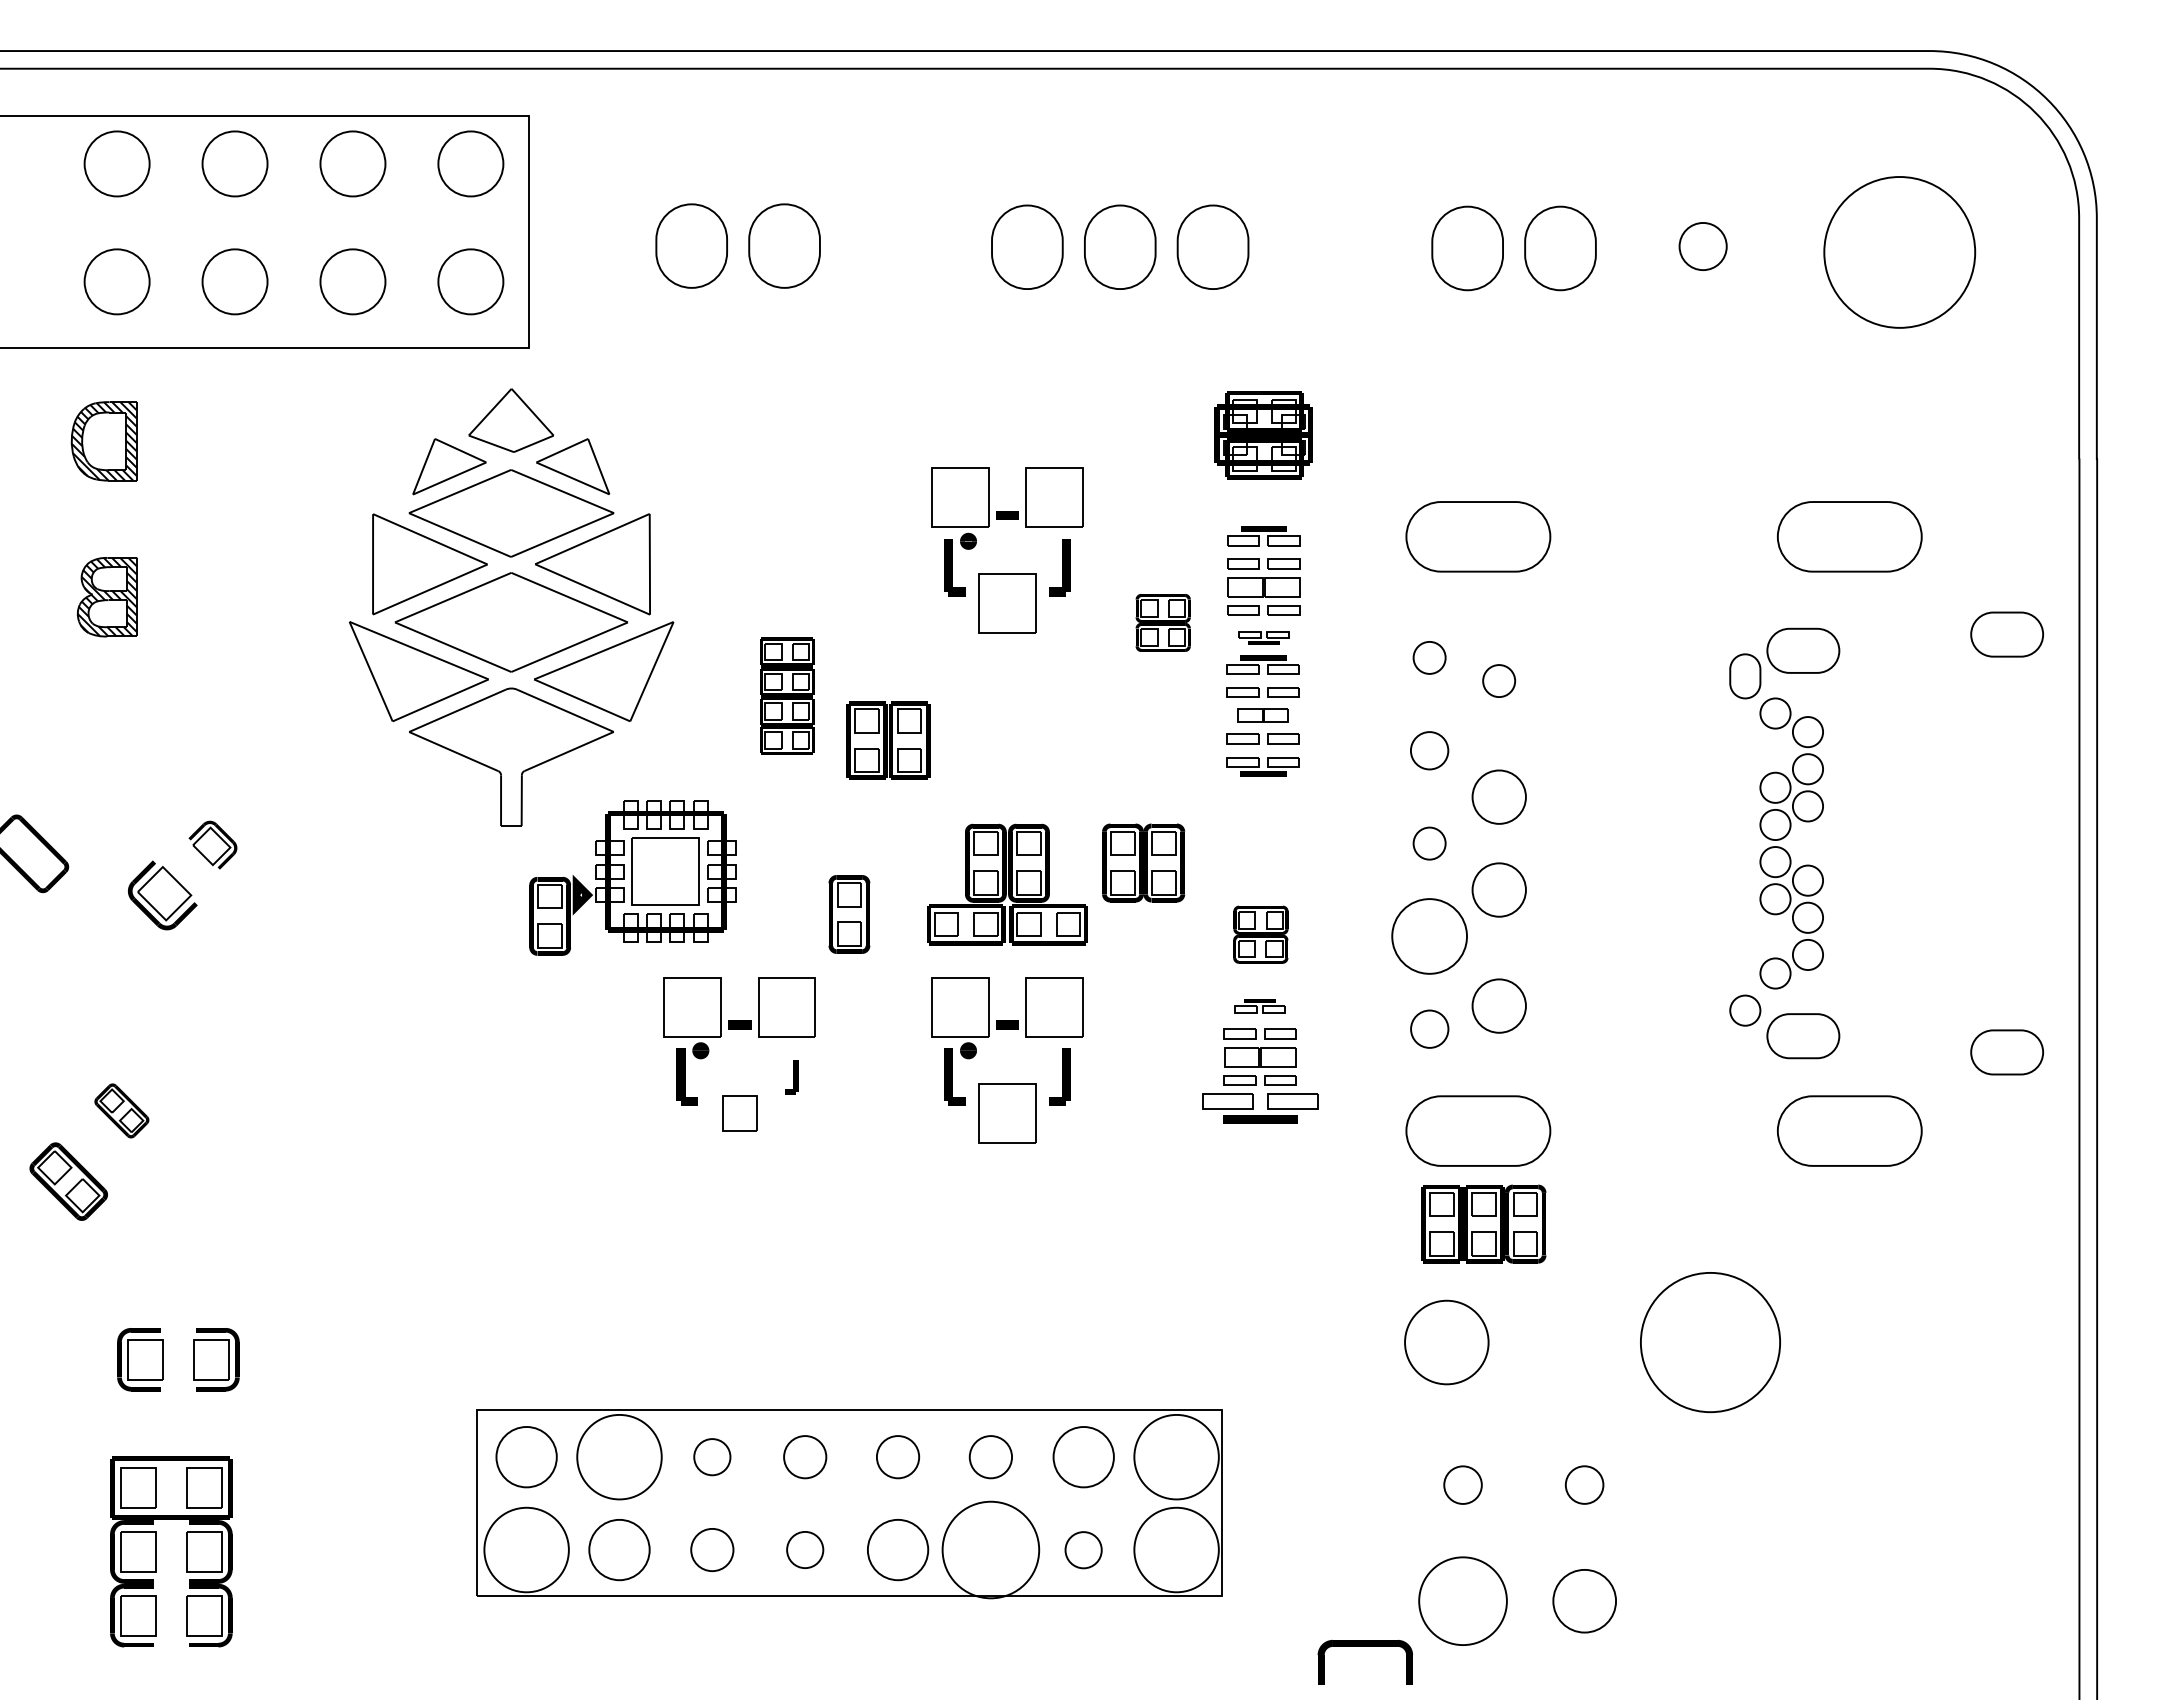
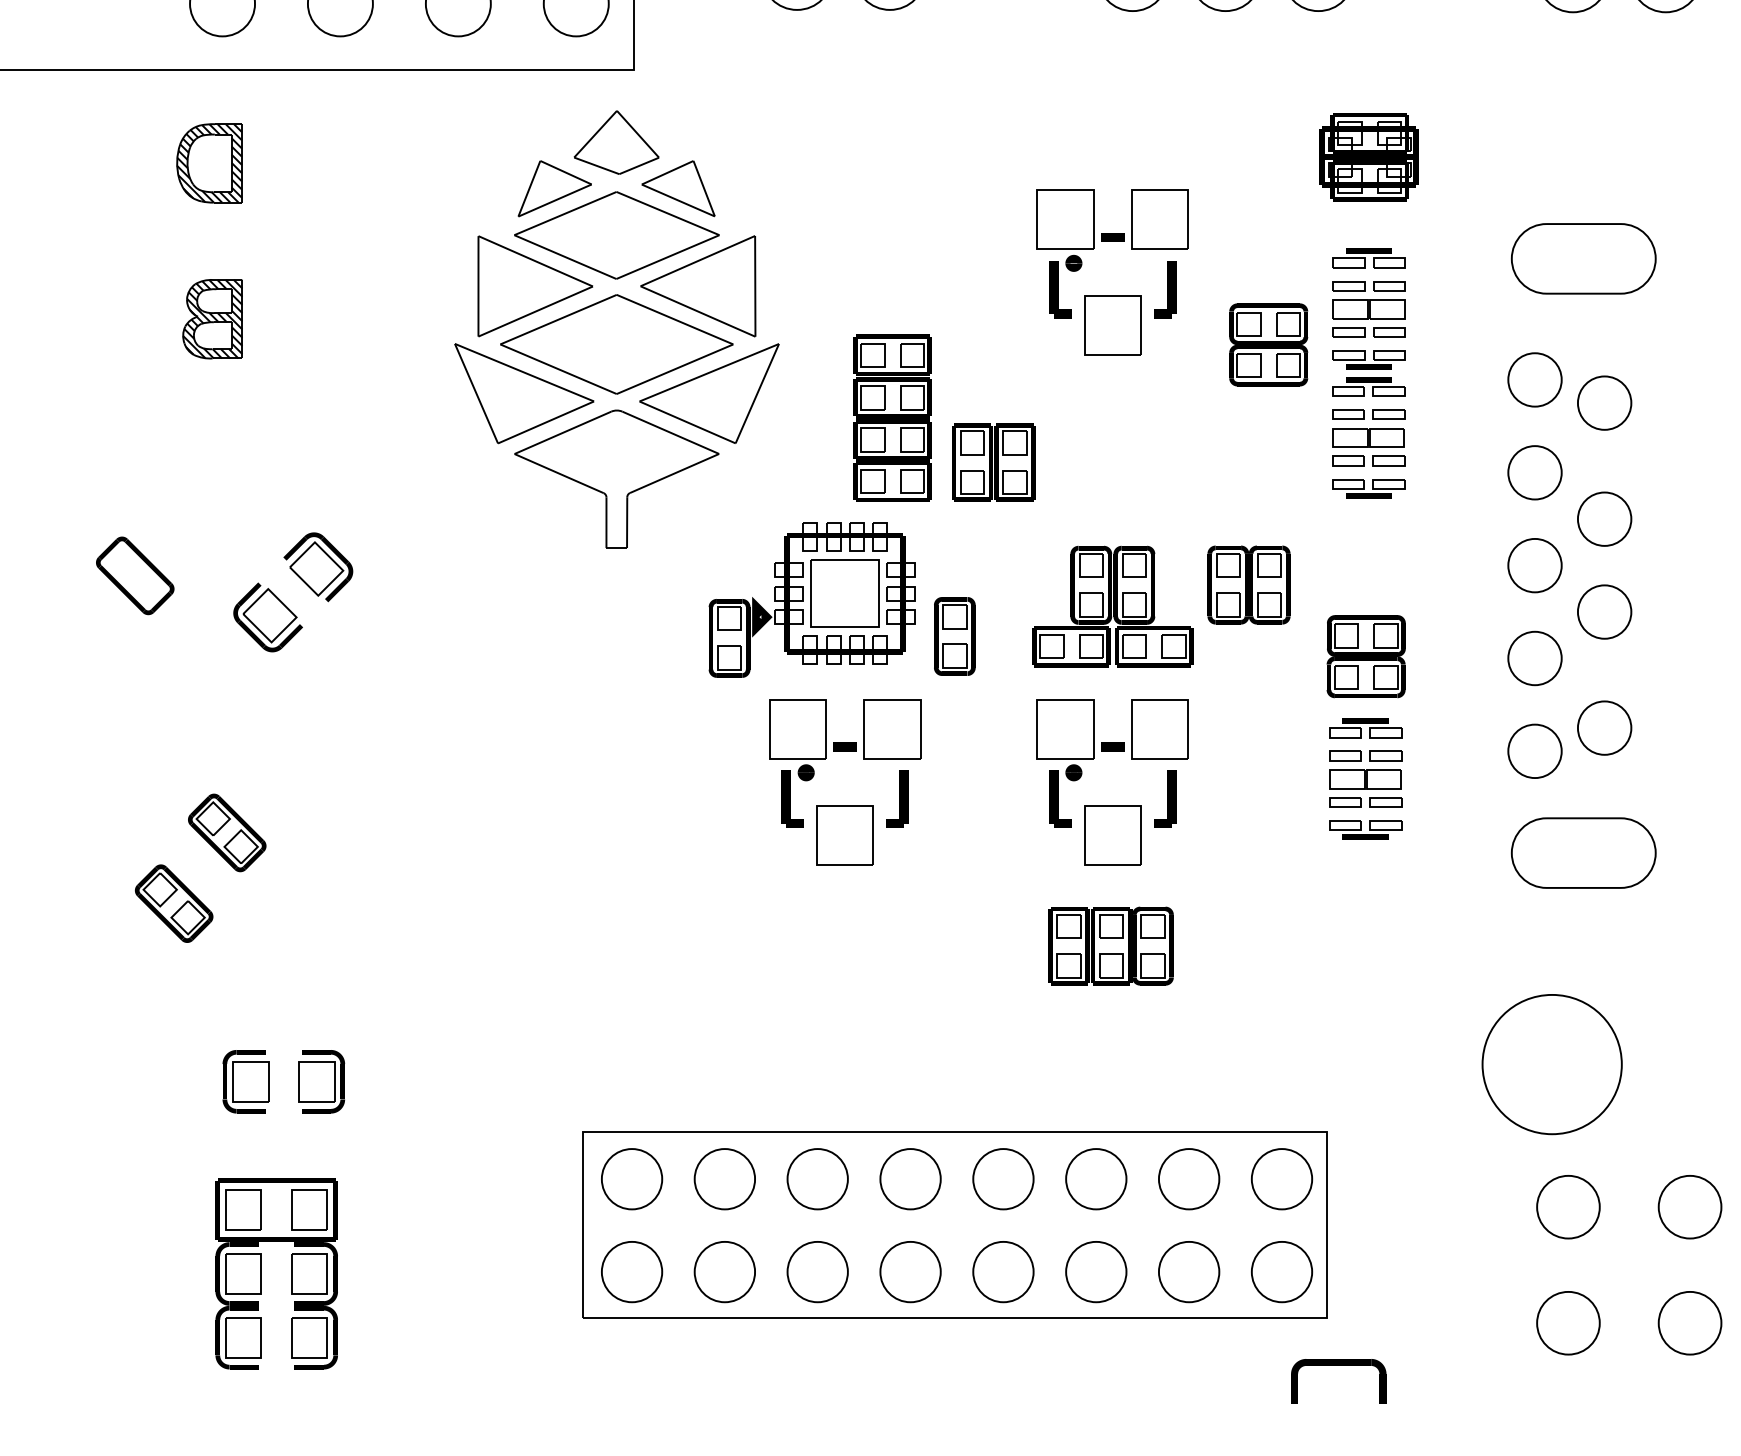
part: (1162, 622) -> (1267, 344), size x1.43
part: (1263, 637) -> (1368, 359), size x1.43
circle: (1429, 657) -> (1534, 379), size x1.67
circle: (1498, 680) -> (1603, 402), size x1.67
part: (787, 695) -> (892, 417), size x1.43
part: (1263, 715) -> (1368, 437), size x1.43
circle: (1429, 750) -> (1534, 472), size x1.43
circle: (1429, 843) -> (1534, 565), size x1.67
part: (212, 844) -> (317, 566), size x1.43
part: (632, 877) -> (811, 599), moved
part: (1260, 934) -> (1365, 656), size x1.43
circle: (1429, 936) -> (1534, 658), size x0.71
part: (1259, 1006) -> (1364, 728), size x1.43
circle: (1429, 1028) -> (1534, 750), size x1.43
part: (791, 1076) -> (896, 798), size x1.67
part: (1259, 1107) -> (1364, 829), size x0.62
part: (121, 1110) -> (226, 832), size x1.43
part: (739, 1113) -> (844, 835), size x1.67
part: (1483, 1223) -> (1110, 945), moved
circle: (1446, 1342) -> (1551, 1064), size x1.67
circle: (619, 1457) -> (724, 1179), size x0.71
circle: (712, 1457) -> (817, 1179), size x1.67
circle: (805, 1457) -> (910, 1179), size x1.43
circle: (897, 1457) -> (1002, 1179), size x1.43
circle: (990, 1457) -> (1095, 1179), size x1.43
circle: (1176, 1457) -> (1281, 1179), size x0.71
circle: (1462, 1484) -> (1567, 1206), size x1.67
circle: (1584, 1484) -> (1689, 1206), size x1.67
circle: (526, 1549) -> (631, 1271), size x0.71
circle: (712, 1549) -> (817, 1271), size x1.43
circle: (805, 1549) -> (910, 1271), size x1.67
circle: (990, 1549) -> (1095, 1271), size x0.62
circle: (1176, 1549) -> (1281, 1271), size x0.71
circle: (1083, 1550) -> (1188, 1272), size x1.67
circle: (1462, 1600) -> (1567, 1322), size x0.71
curve: (1364, 1646) -> (1337, 1365), moved

